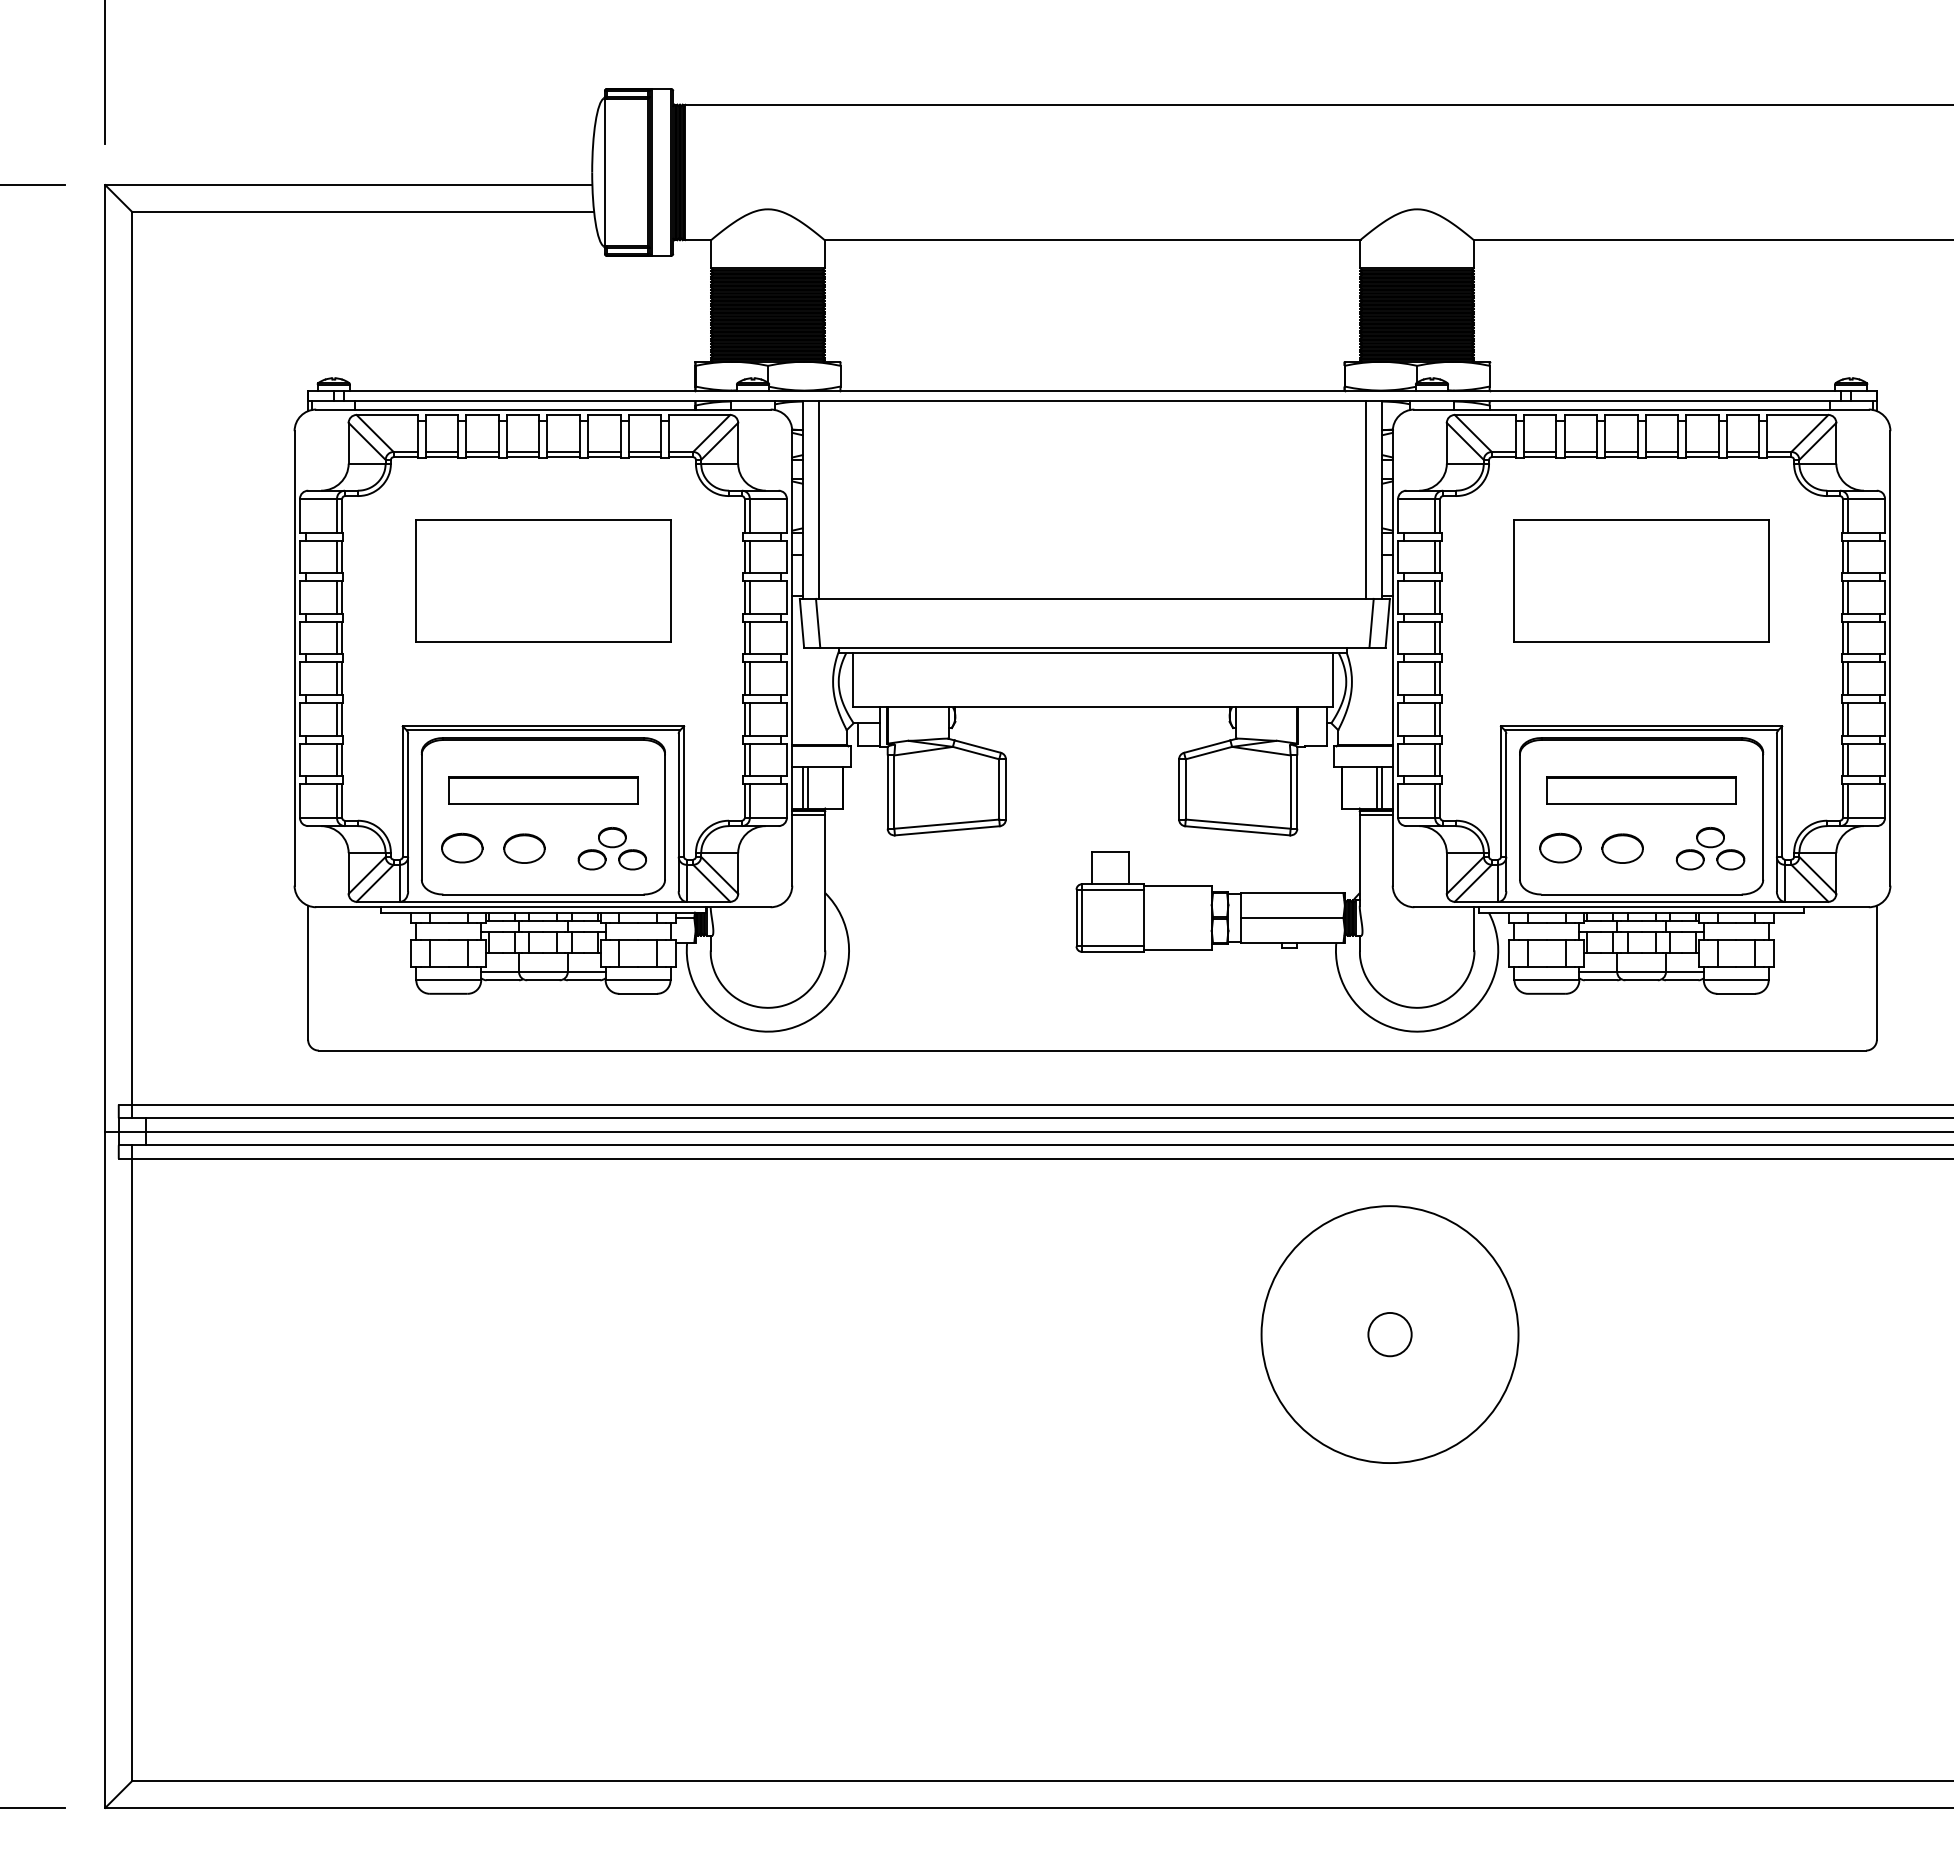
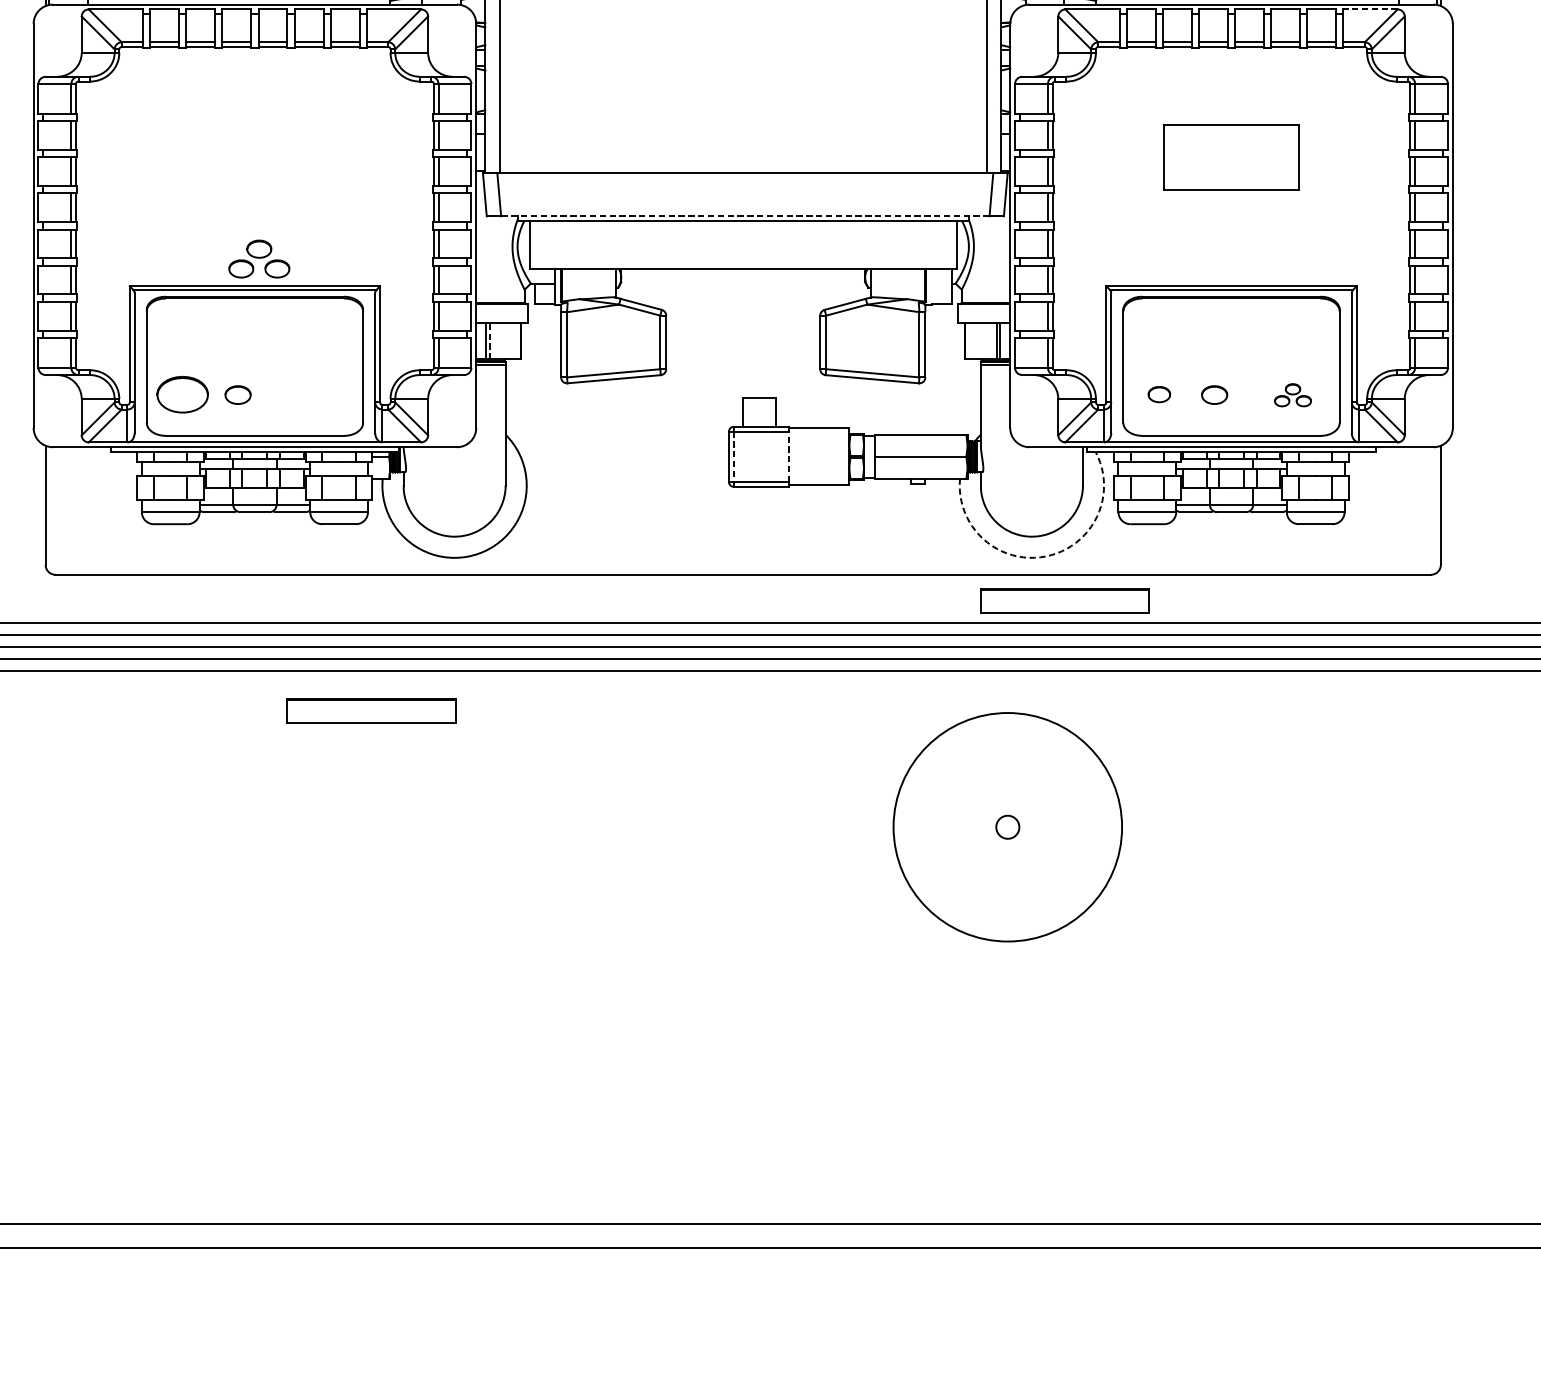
line: (1797, 414) -> (1370, 9), solid -> dashed
part: (543, 580) -> (254, 156), removed
part: (1641, 580) -> (1231, 156), size x0.6
line: (1094, 647) -> (745, 216), solid -> dashed
line: (807, 787) -> (489, 340), solid -> dashed
part: (543, 790) -> (371, 710), moved
part: (1641, 790) -> (1065, 601), moved
part: (462, 847) -> (182, 394), size x1.4
part: (1560, 847) -> (1159, 394), size x0.6
part: (524, 848) -> (238, 394), size x0.7
part: (611, 848) -> (258, 258), moved
part: (1622, 848) -> (1214, 394), size x0.7
part: (1710, 848) -> (1292, 394), size x0.6
line: (1144, 917) -> (789, 456), solid -> dashed
line: (1081, 918) -> (733, 457), solid -> dashed
arc: (1432, 1030) -> (1045, 556), solid -> dashed
circle: (1389, 1334) -> (1007, 827), size x0.6

